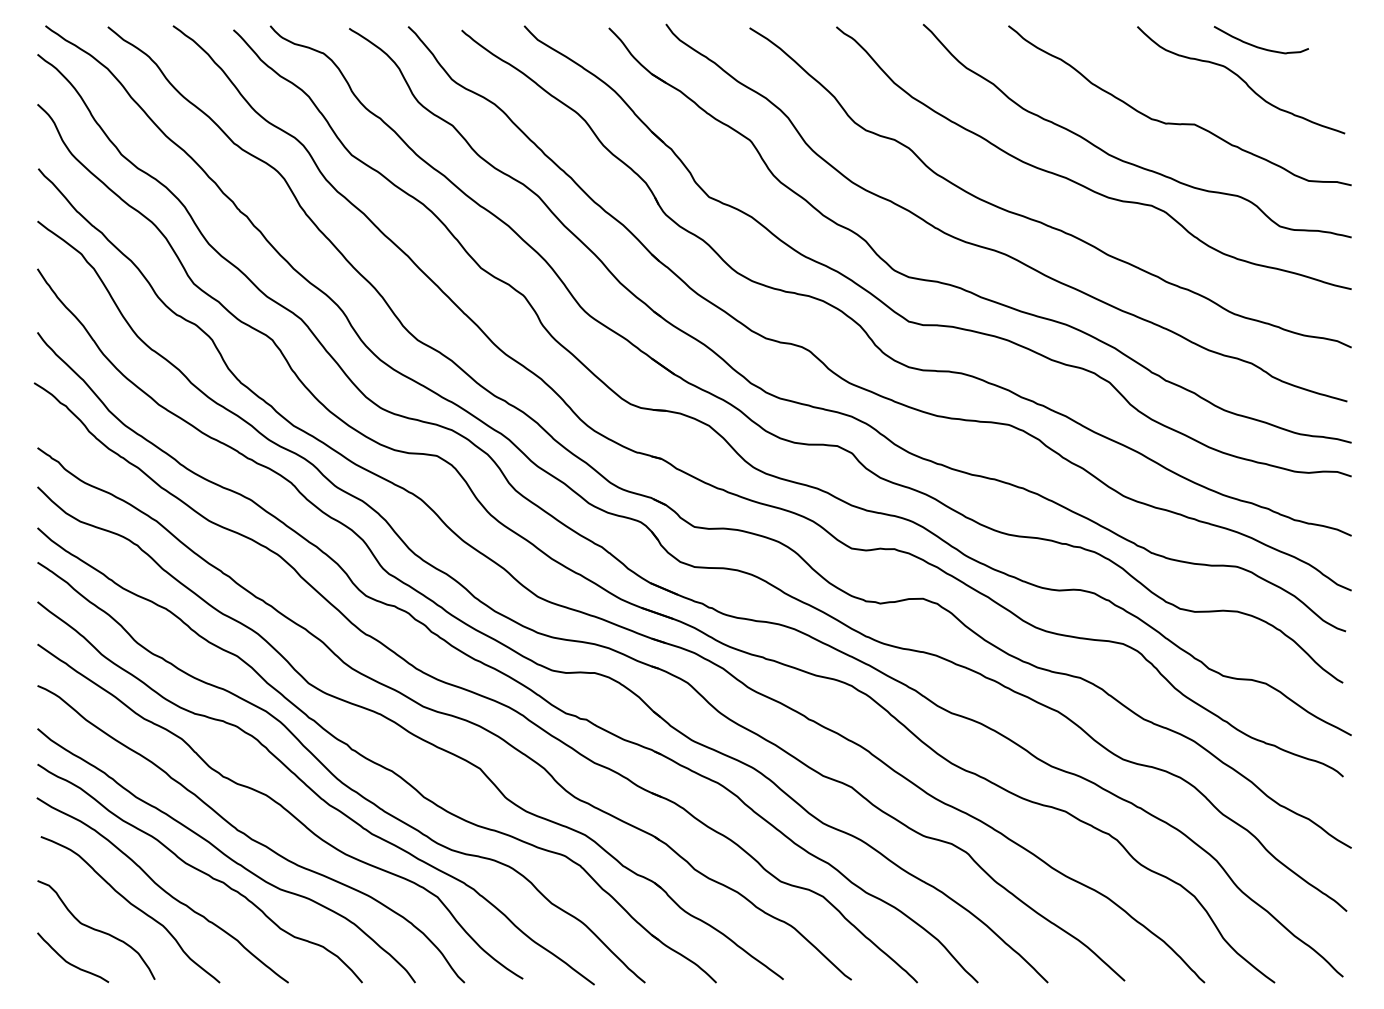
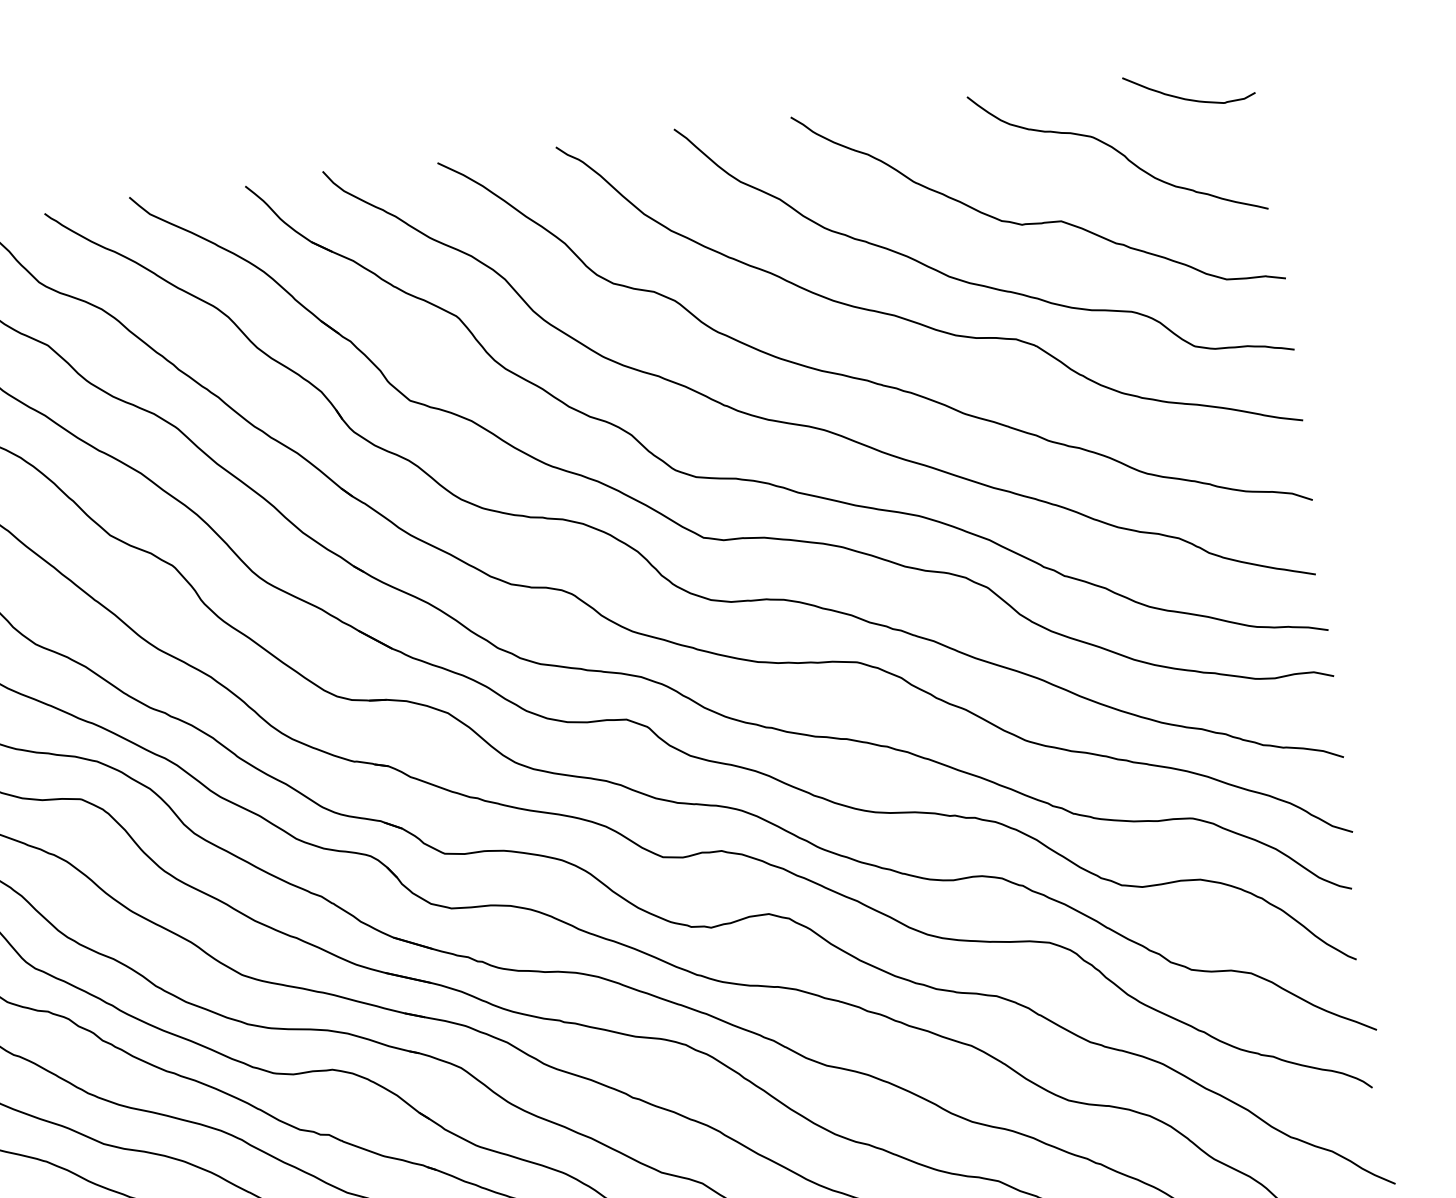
curve: (1258, 46) -> (1186, 97), moved

